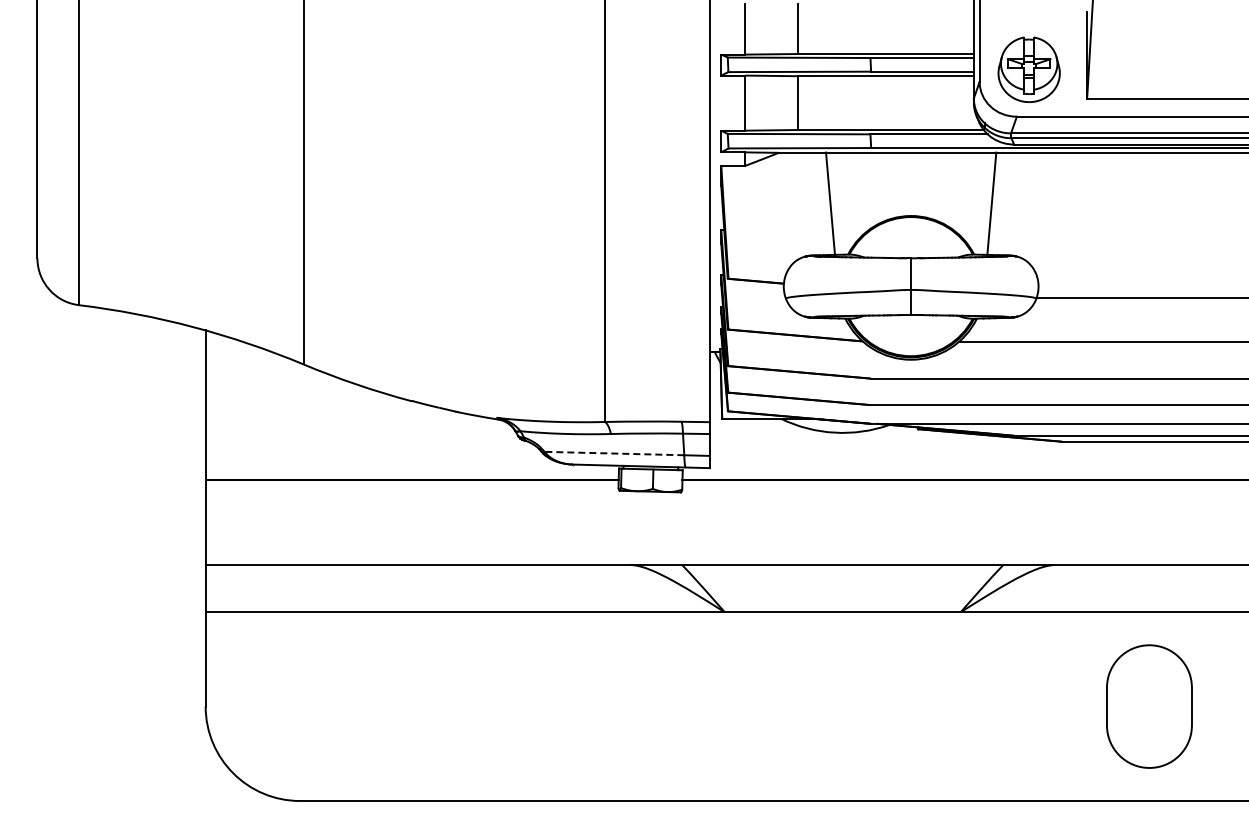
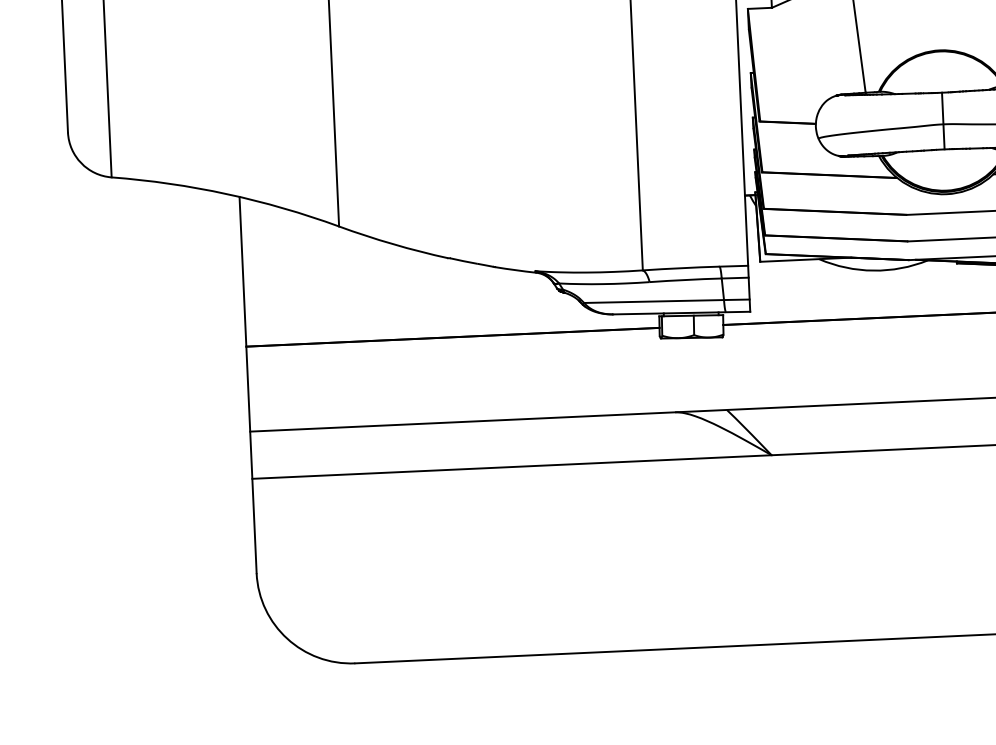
line: (614, 453) -> (654, 301), dashed -> solid

